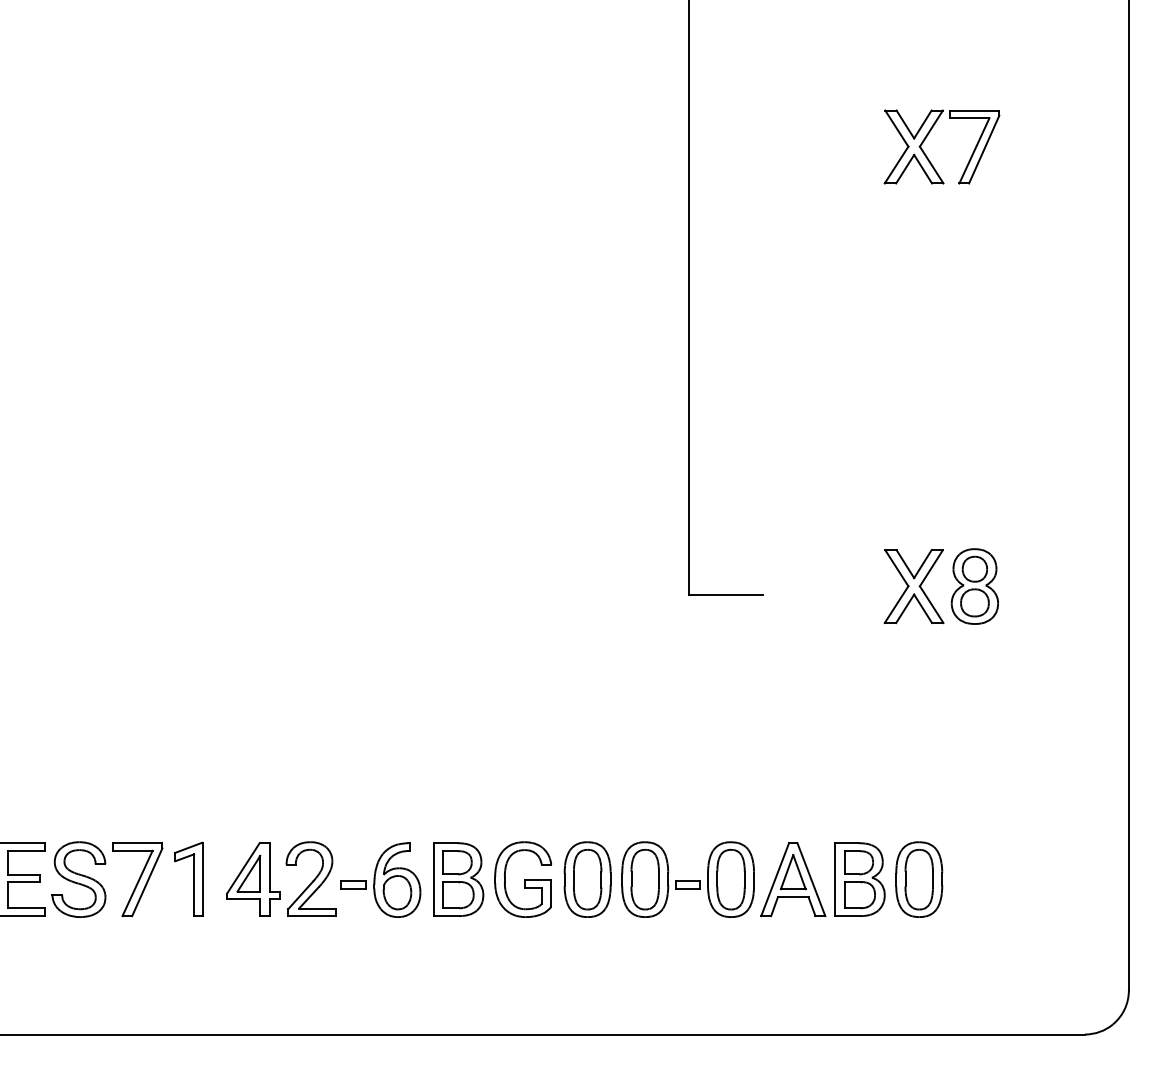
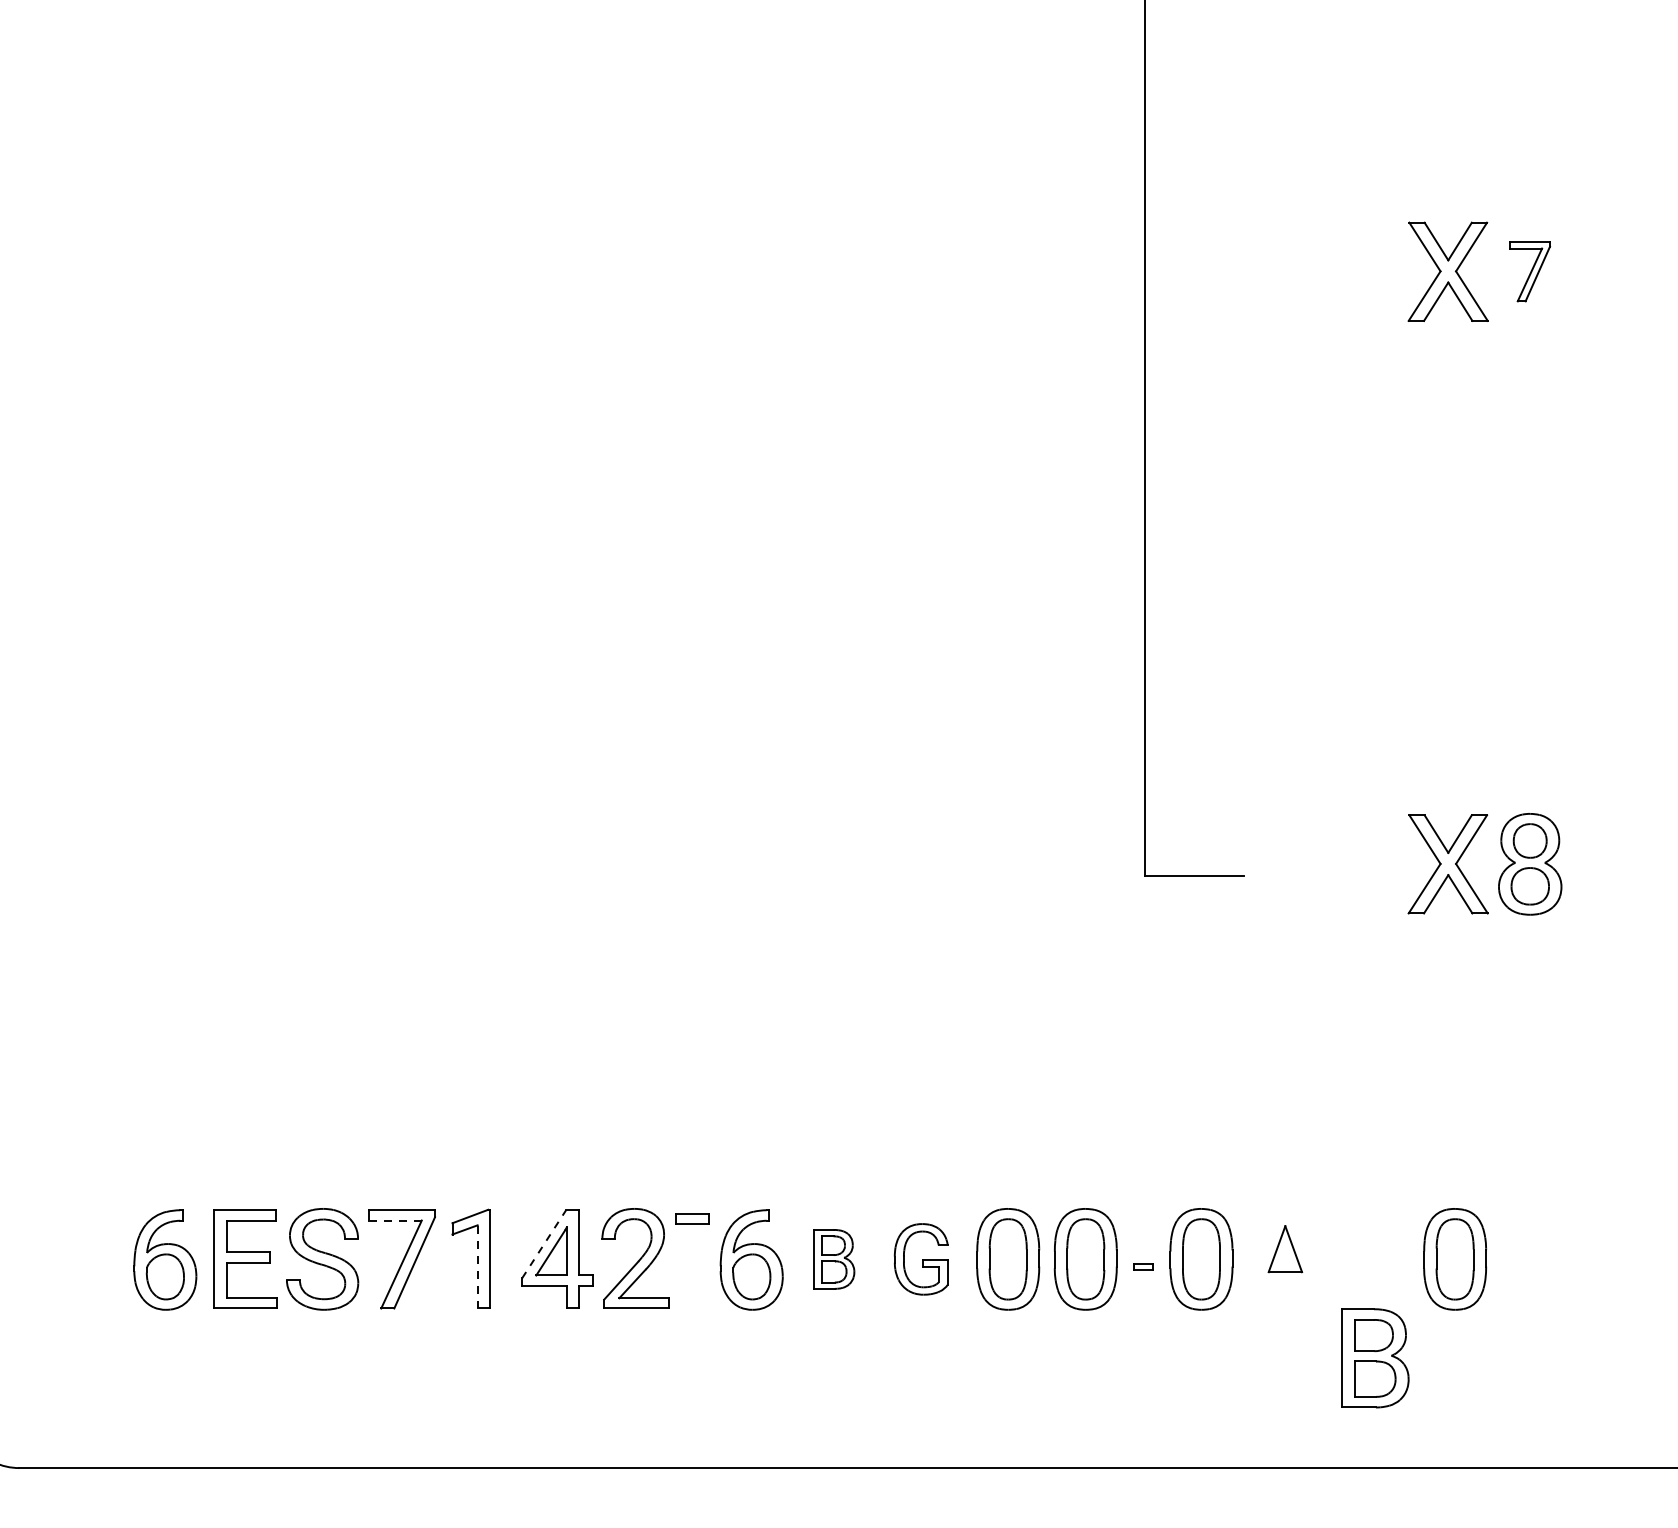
part: (975, 146) -> (1530, 271), size x0.6
line: (133, 850) -> (395, 1220), solid -> dashed
line: (243, 868) -> (544, 1244), solid -> dashed
part: (458, 879) -> (834, 1259), size x0.6
part: (522, 879) -> (920, 1259), size x0.7
part: (793, 879) -> (1285, 1259), removed
part: (860, 879) -> (1375, 1358), moved
line: (193, 884) -> (477, 1266), solid -> dashed
part: (353, 884) -> (692, 1218), moved
part: (688, 884) -> (1143, 1266), size x0.6

